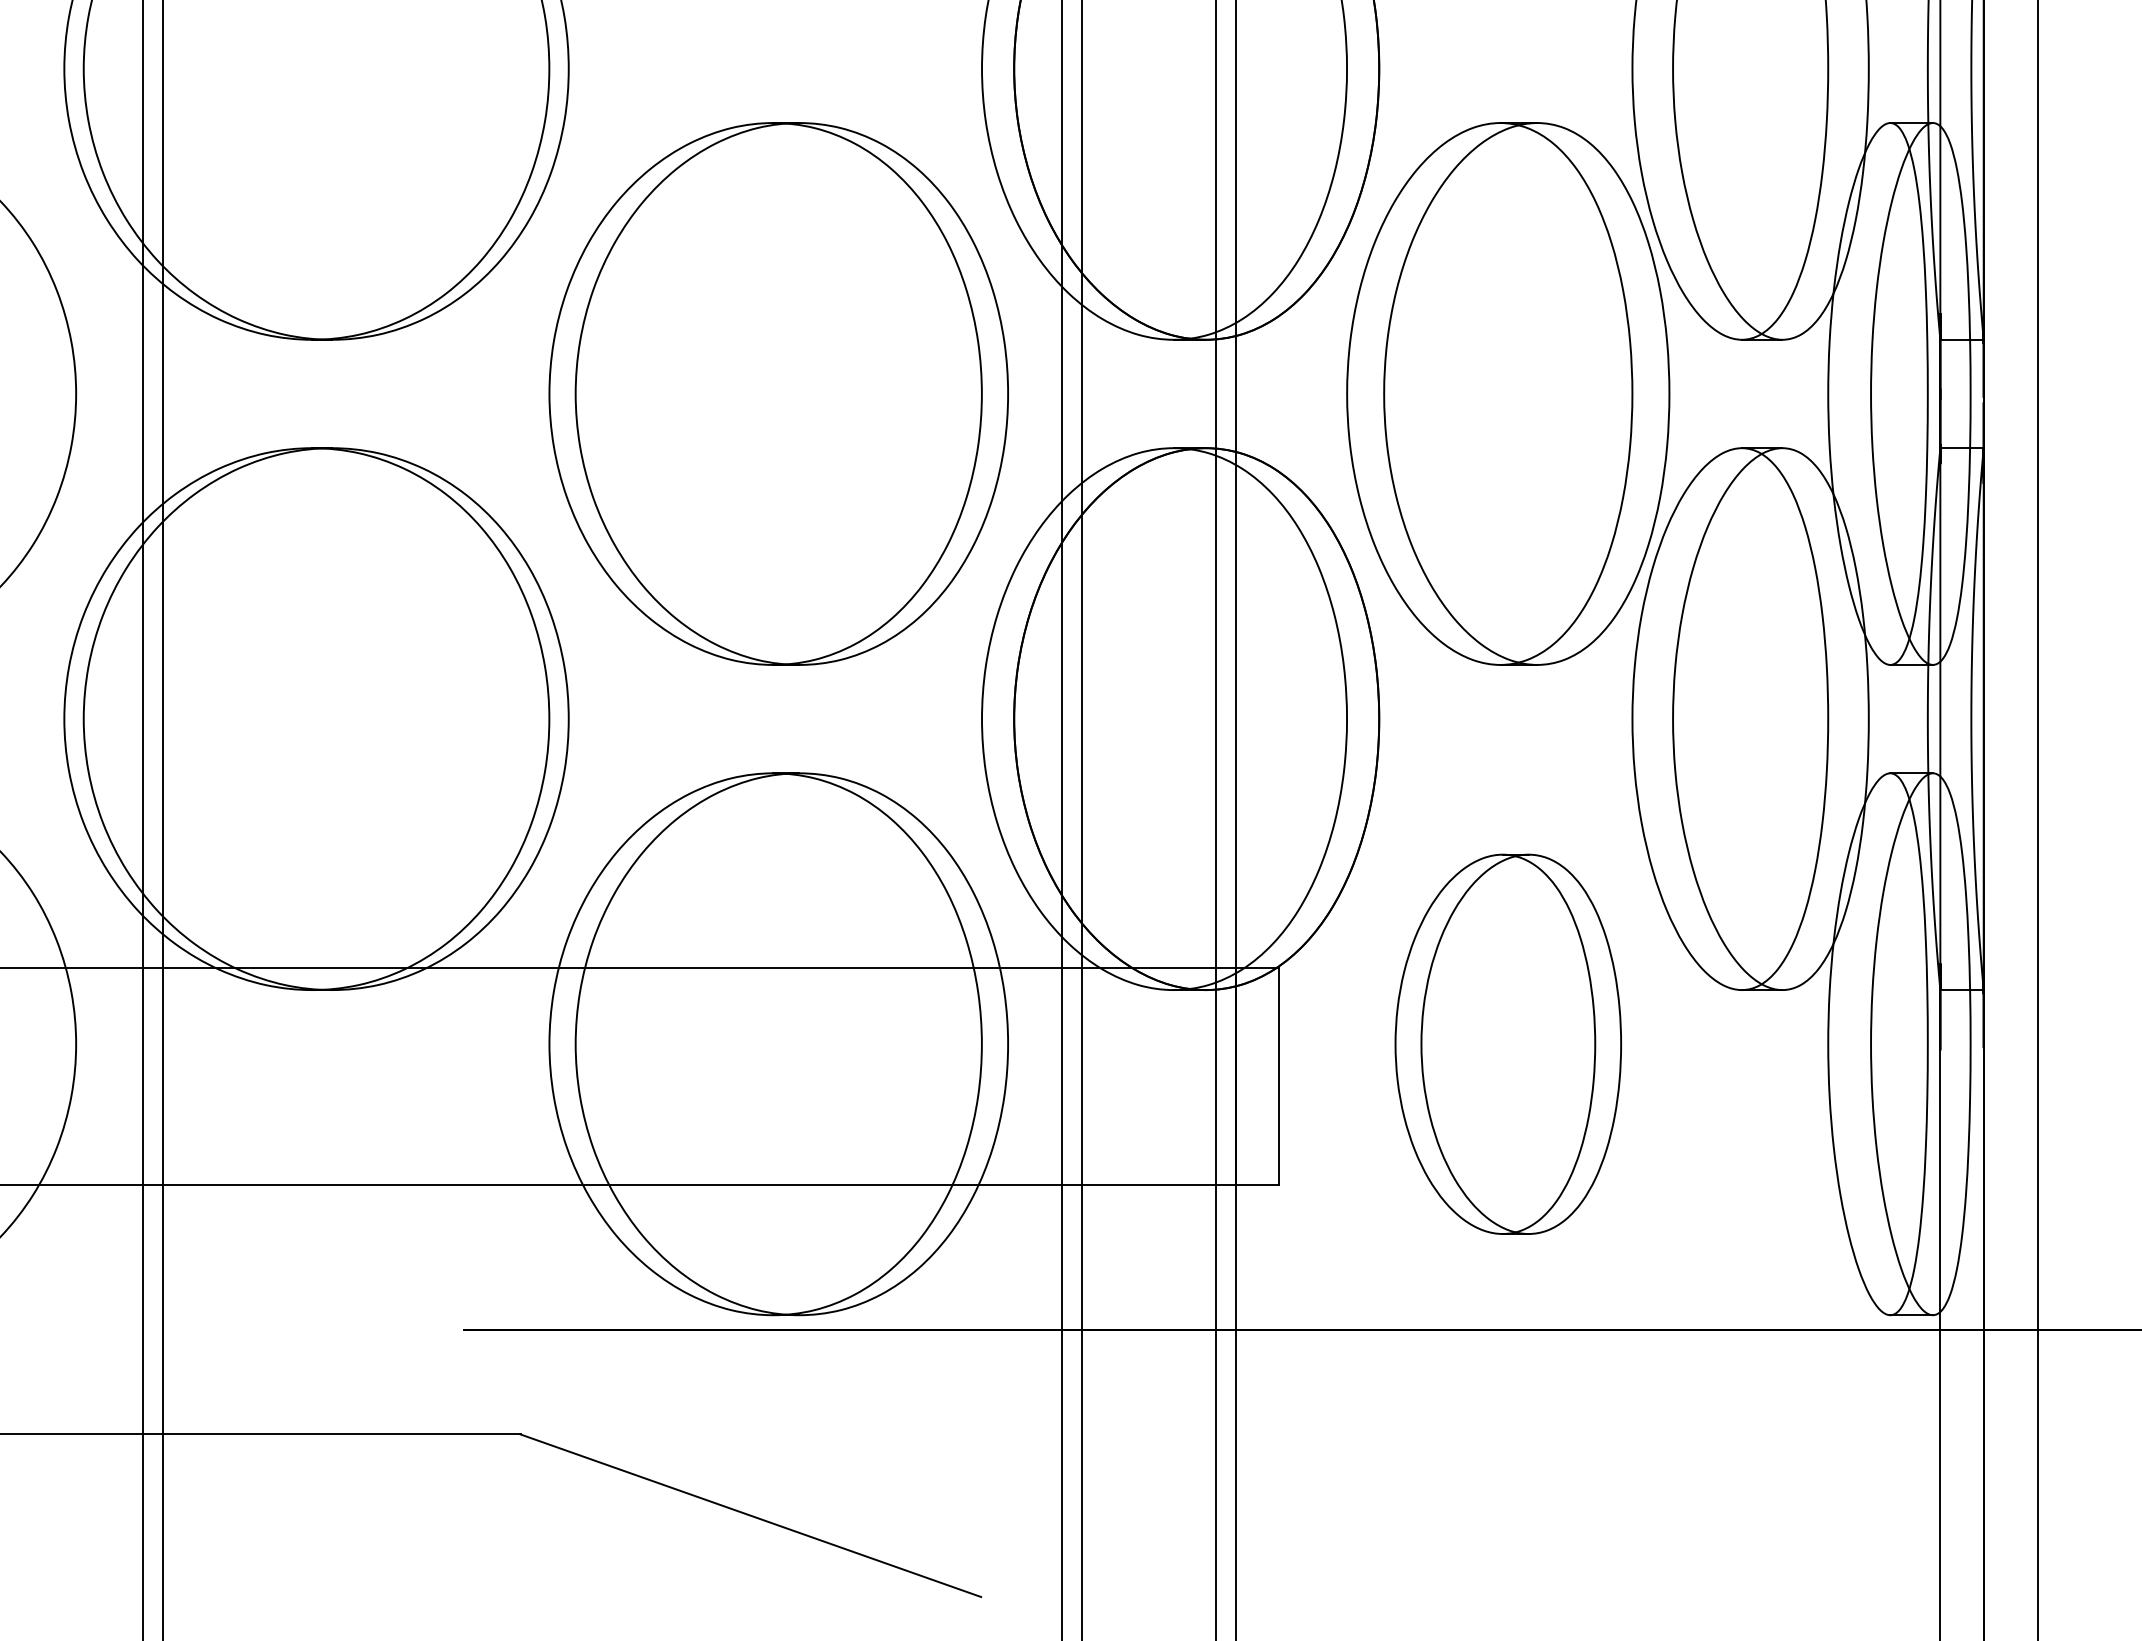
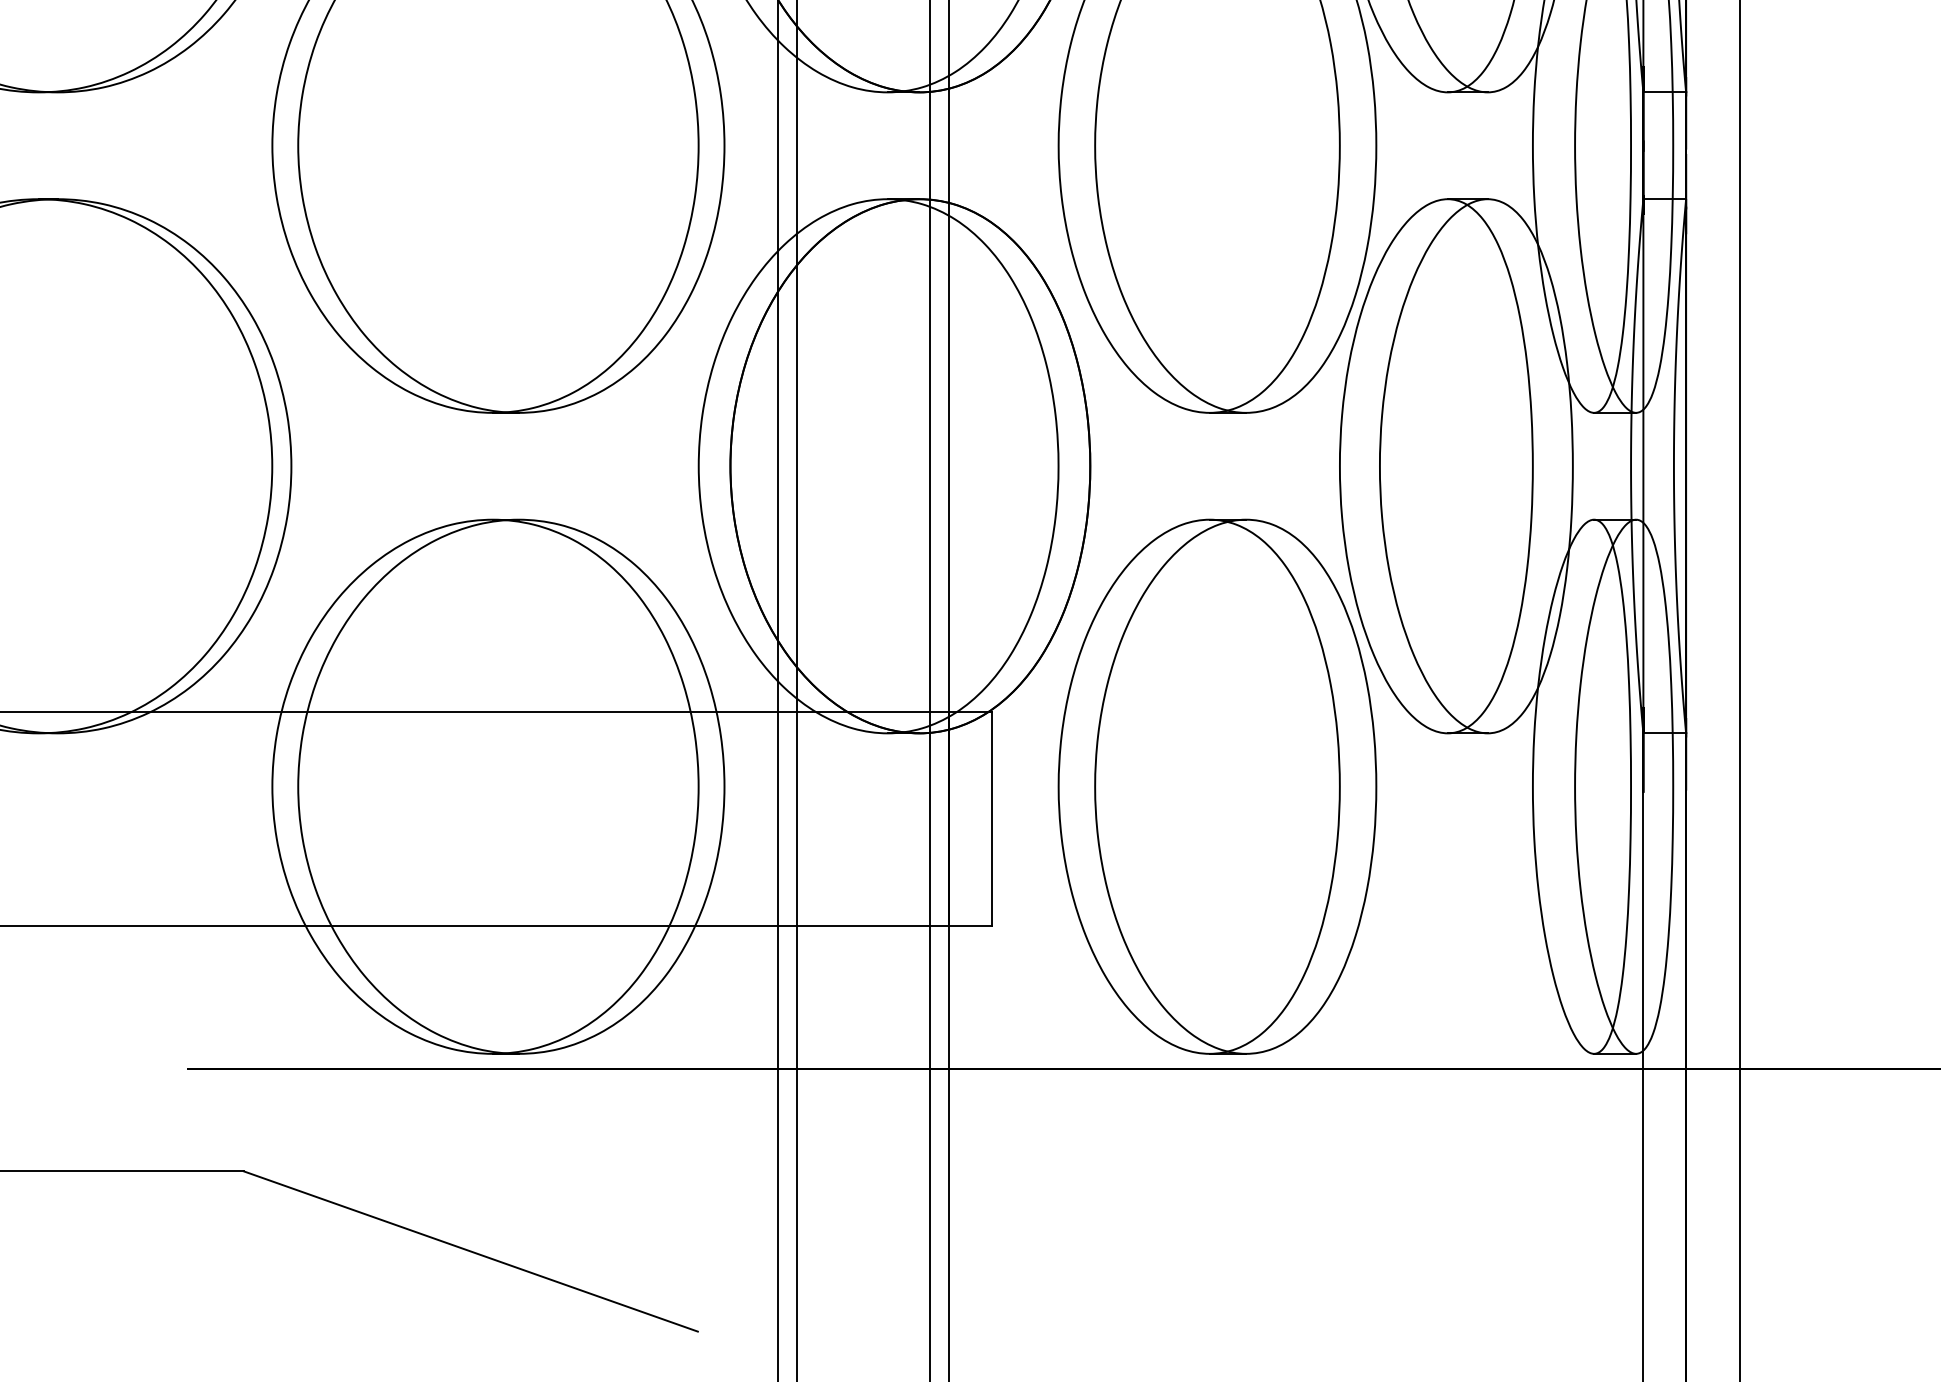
part: (1508, 1044) -> (1217, 787), size x1.43

